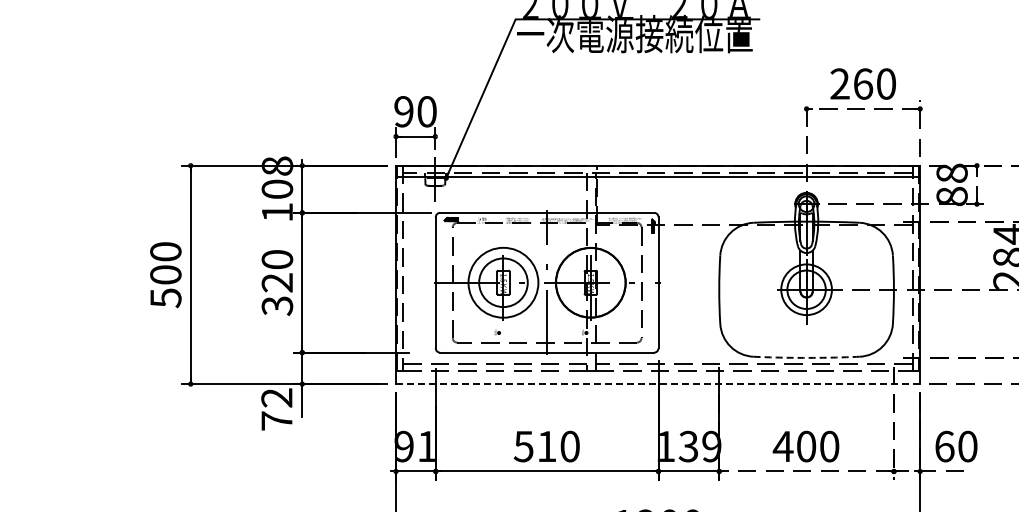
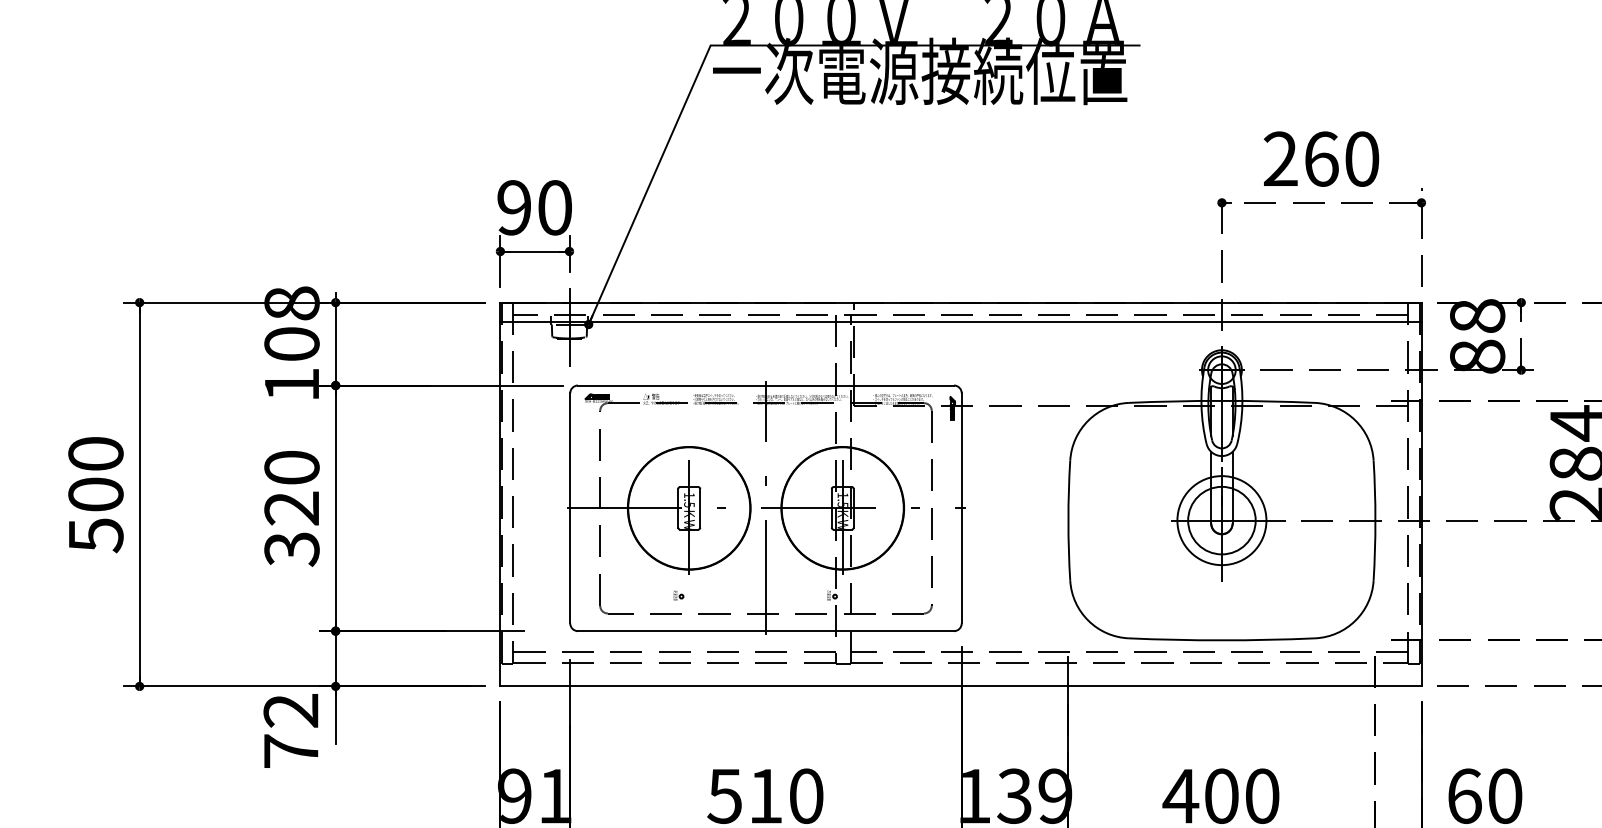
circle: (503, 282) -> (689, 507), size x1.43
arc: (806, 357) -> (1221, 639), dashed -> solid
line: (657, 384) -> (959, 687), dashed -> solid

